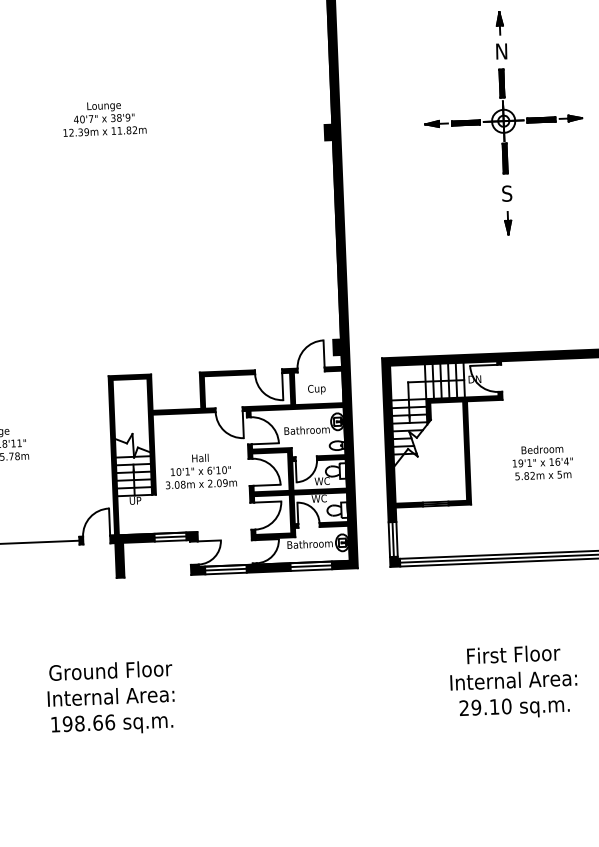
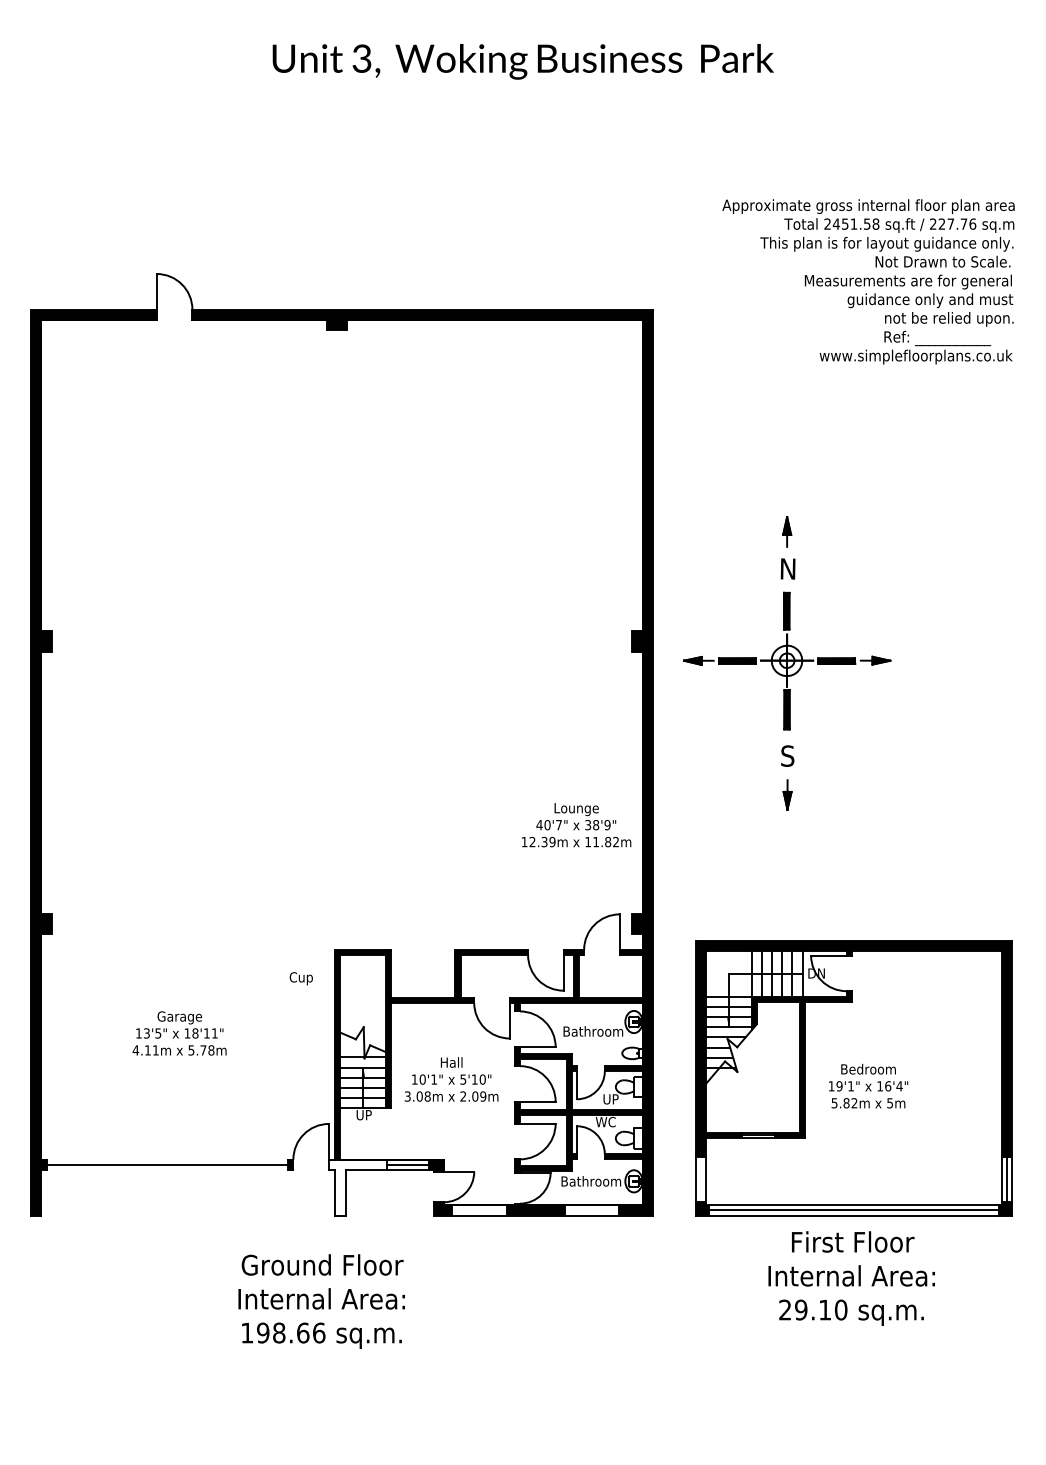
text: (104, 118) -> (576, 825), moved
part: (504, 123) -> (787, 663), moved
text: (316, 389) -> (300, 978), moved
text: (542, 461) -> (868, 1085), moved
text: (209, 470) -> (463, 1079), 6'10" -> 5'10"
text: (322, 481) -> (610, 1099), WC -> UP
line: (392, 539) -> (700, 1179), removed
fill: (133, 555) -> (358, 1187), removed
line: (311, 566) -> (591, 1210), removed
line: (226, 569) -> (479, 1210), removed
text: (513, 682) -> (851, 1278), moved
text: (110, 698) -> (321, 1301), moved

